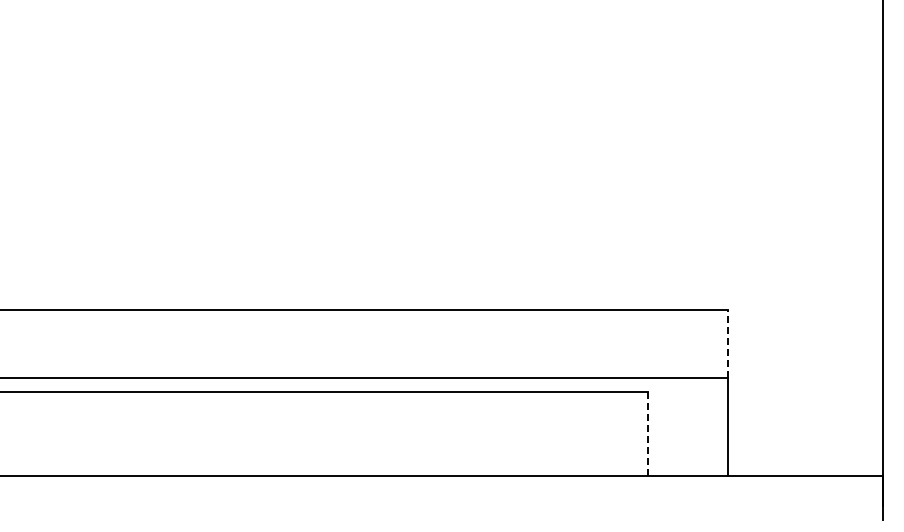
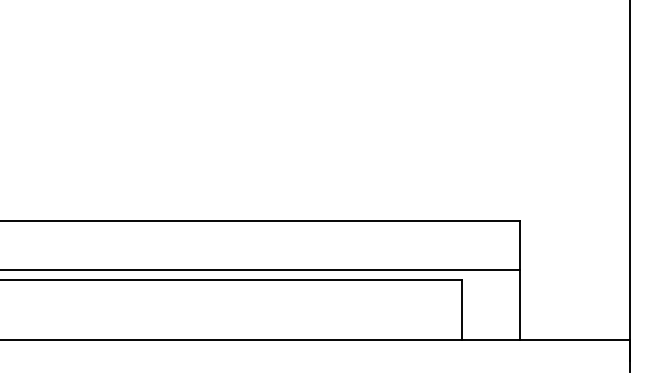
line: (728, 343) -> (519, 245), dashed -> solid
line: (647, 433) -> (462, 309), dashed -> solid

